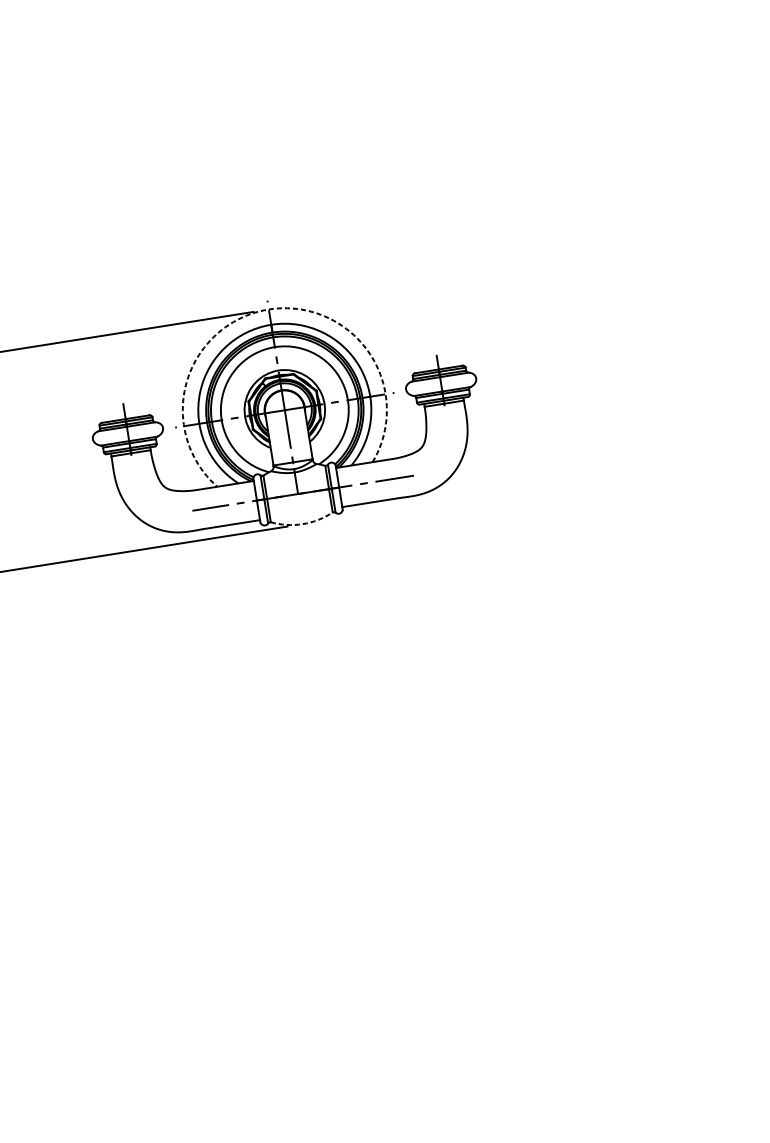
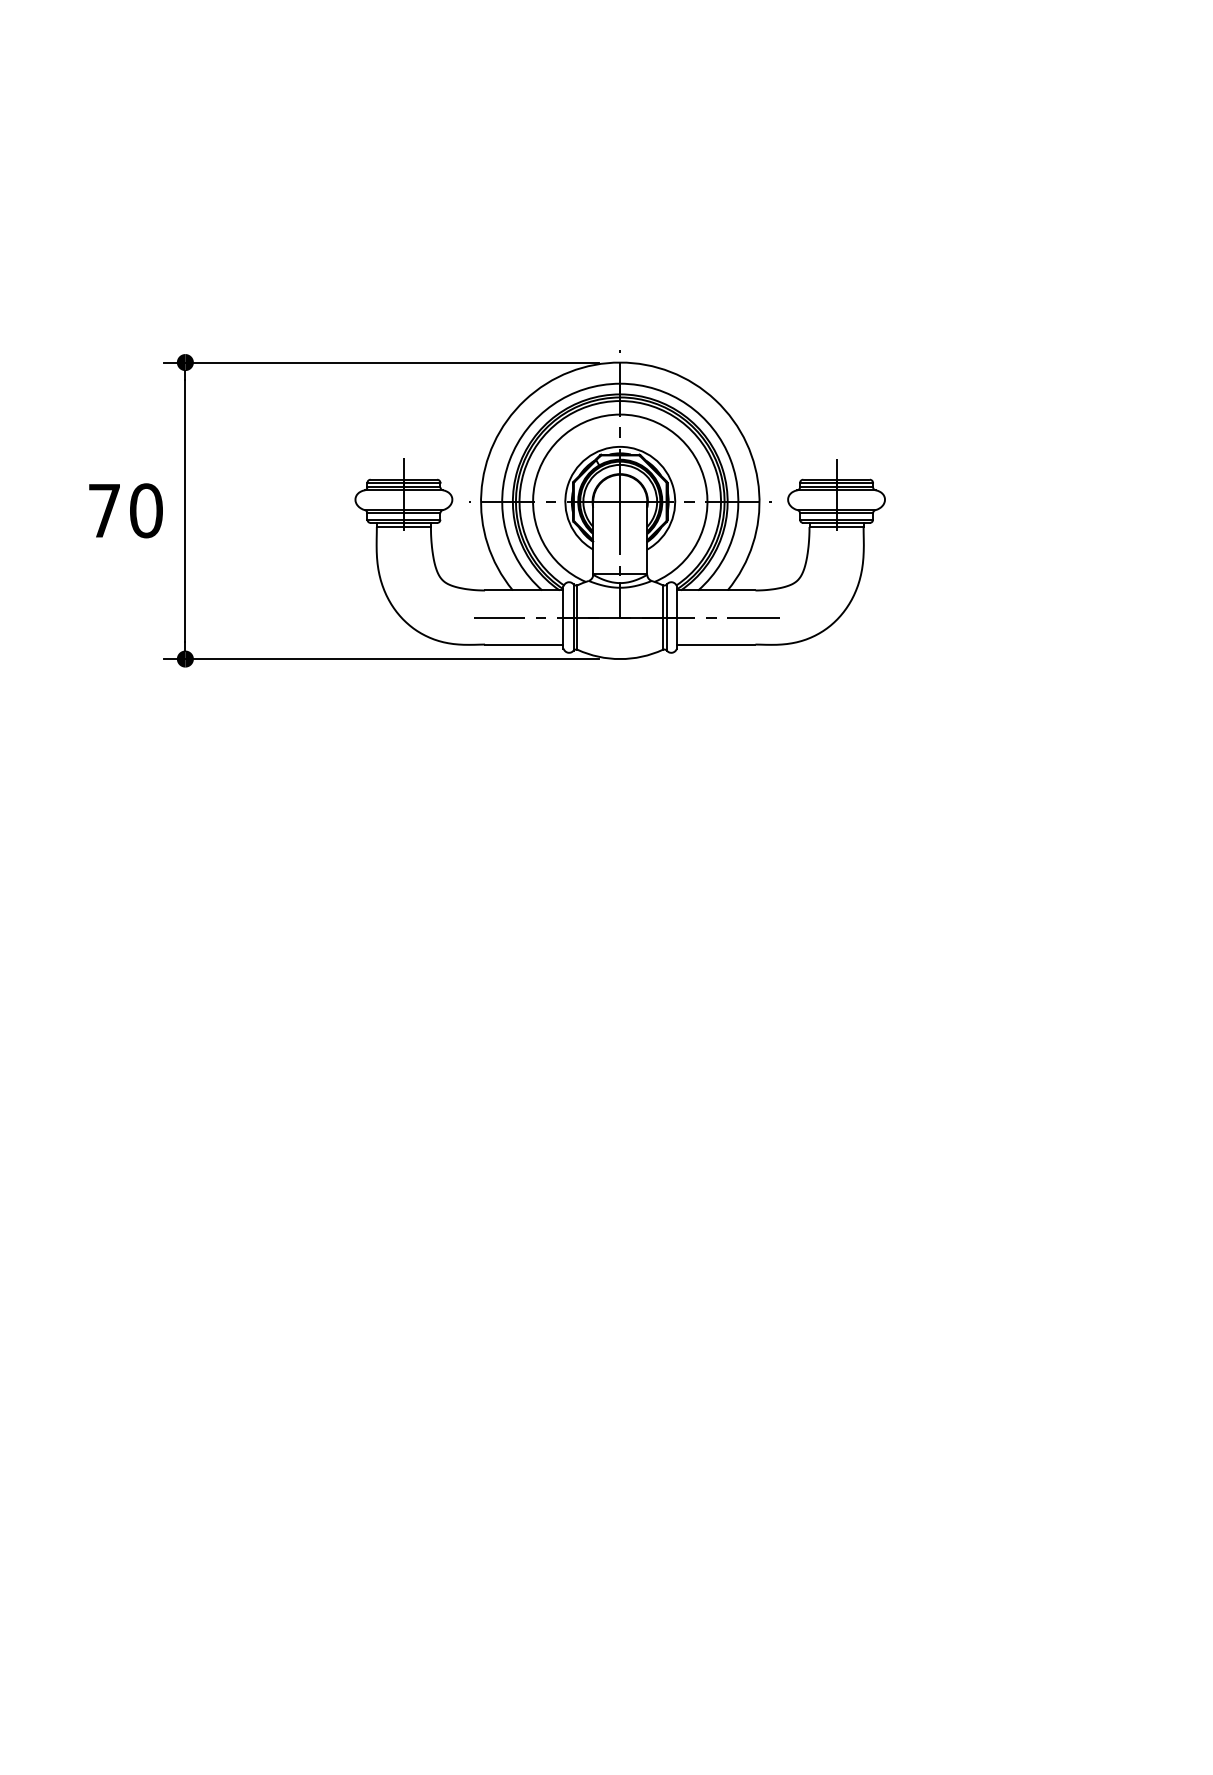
arc: (269, 309) -> (620, 362), dashed -> solid
arc: (303, 524) -> (620, 659), dashed -> solid

